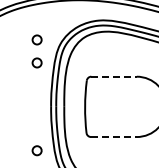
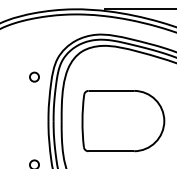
circle: (37, 39) -> (34, 53), removed
line: (114, 76) -> (111, 90), dashed -> solid
line: (114, 137) -> (111, 151), dashed -> solid

